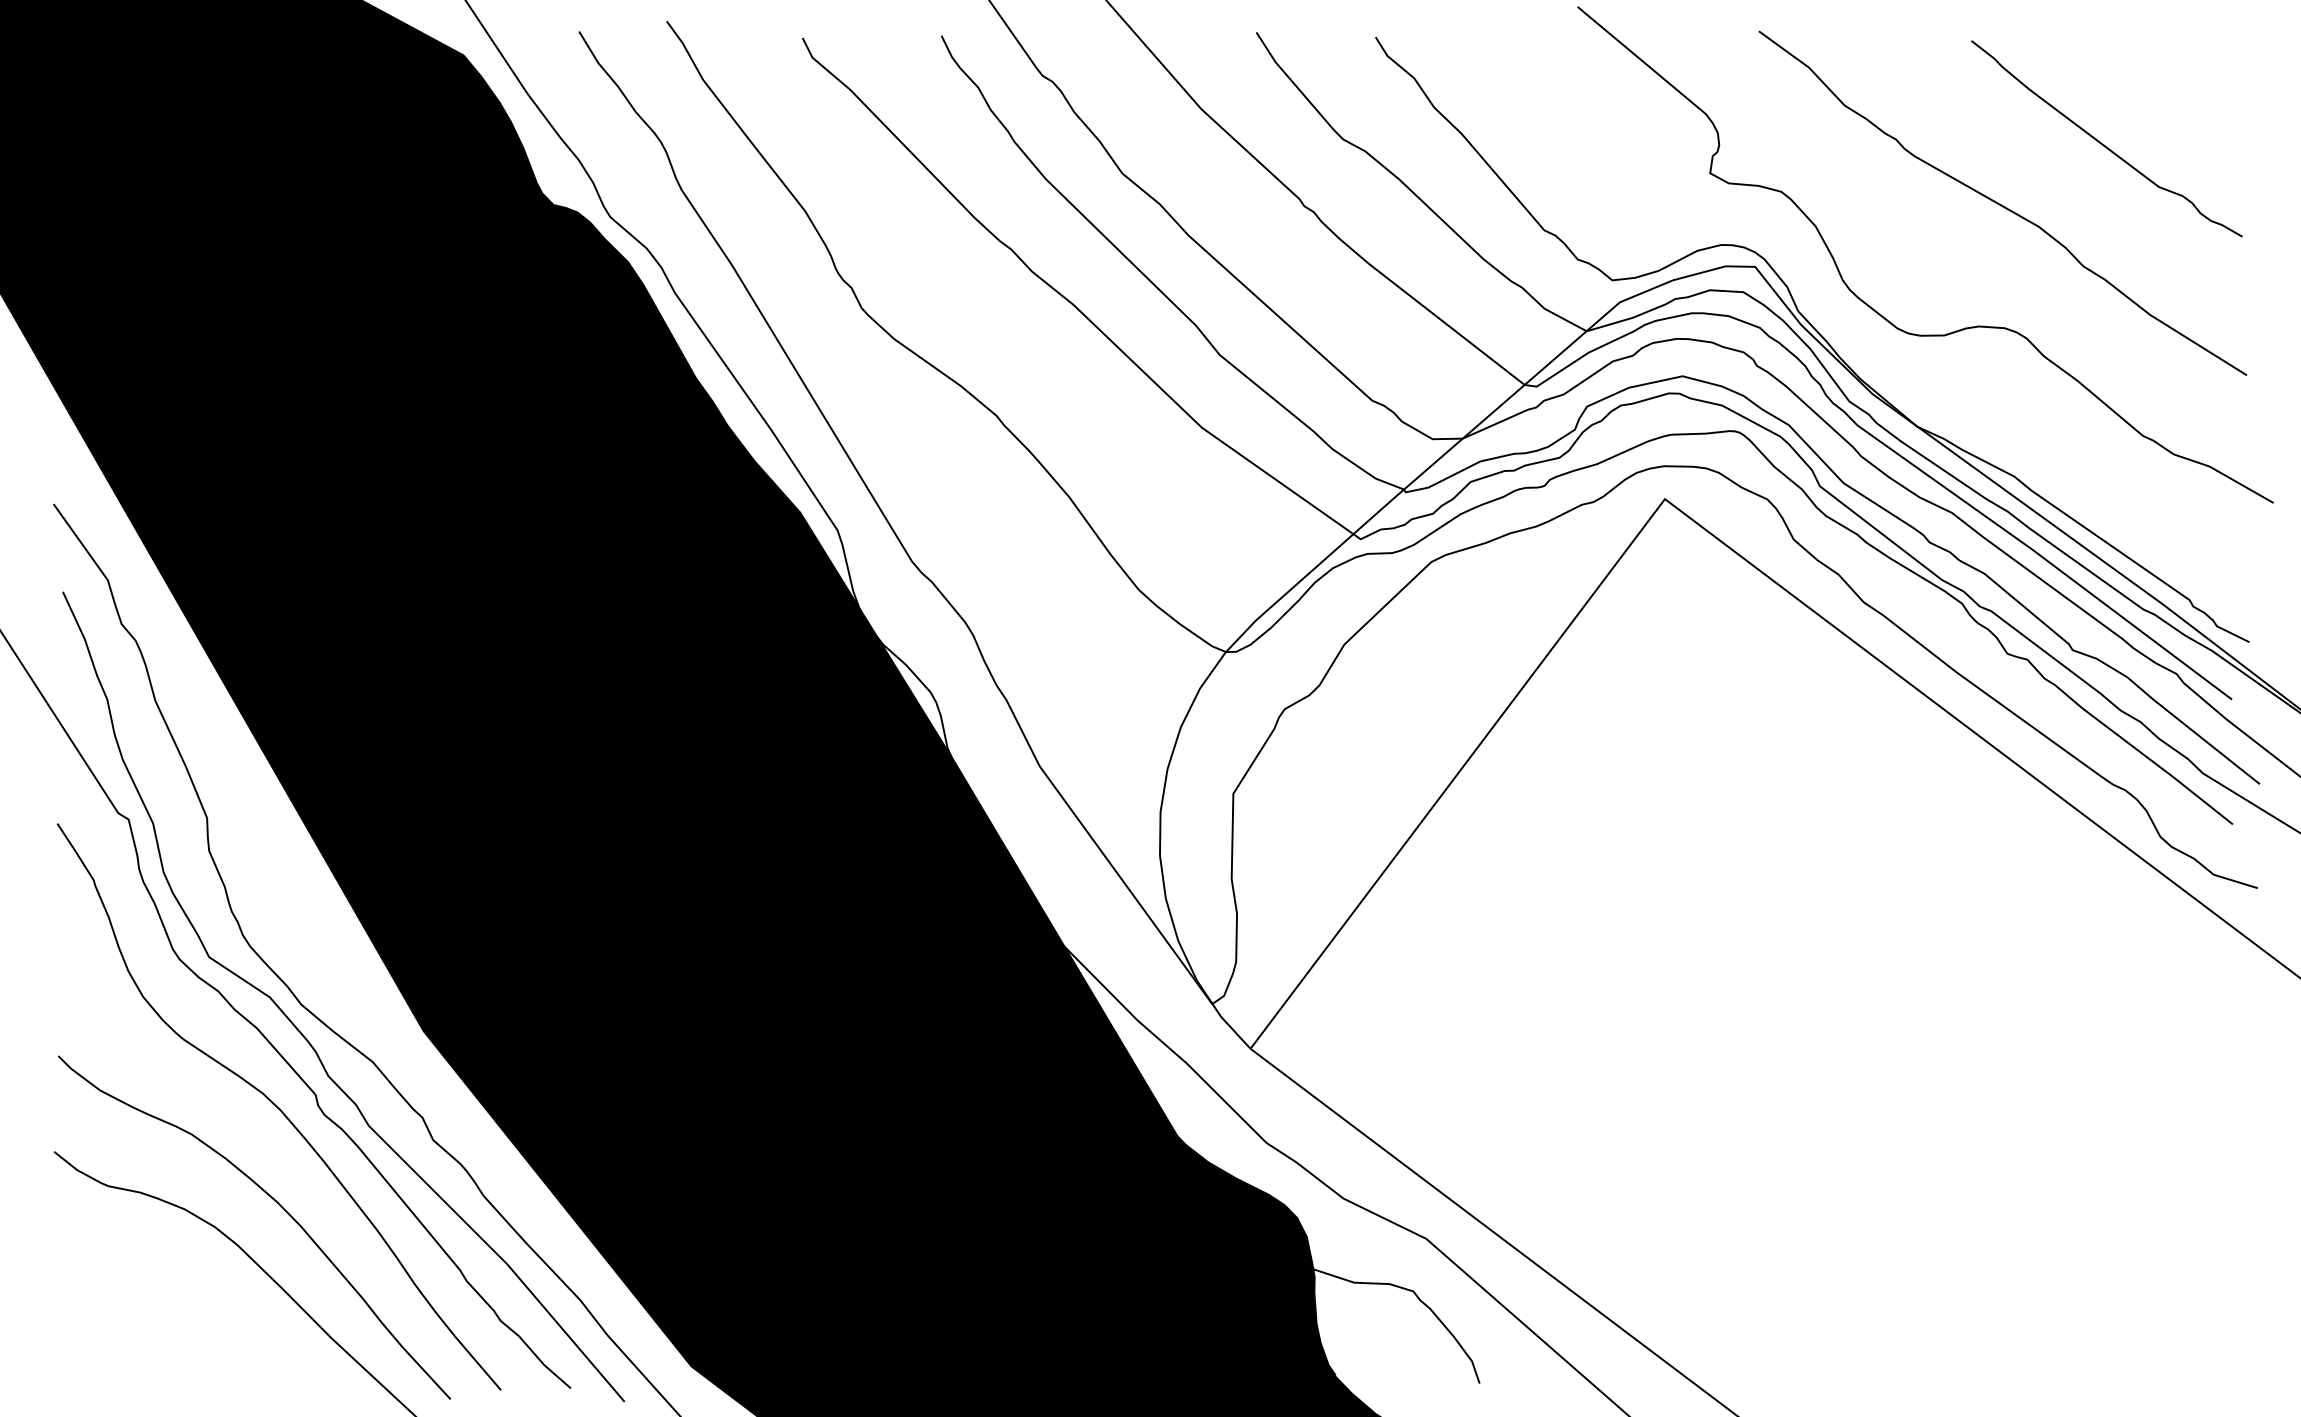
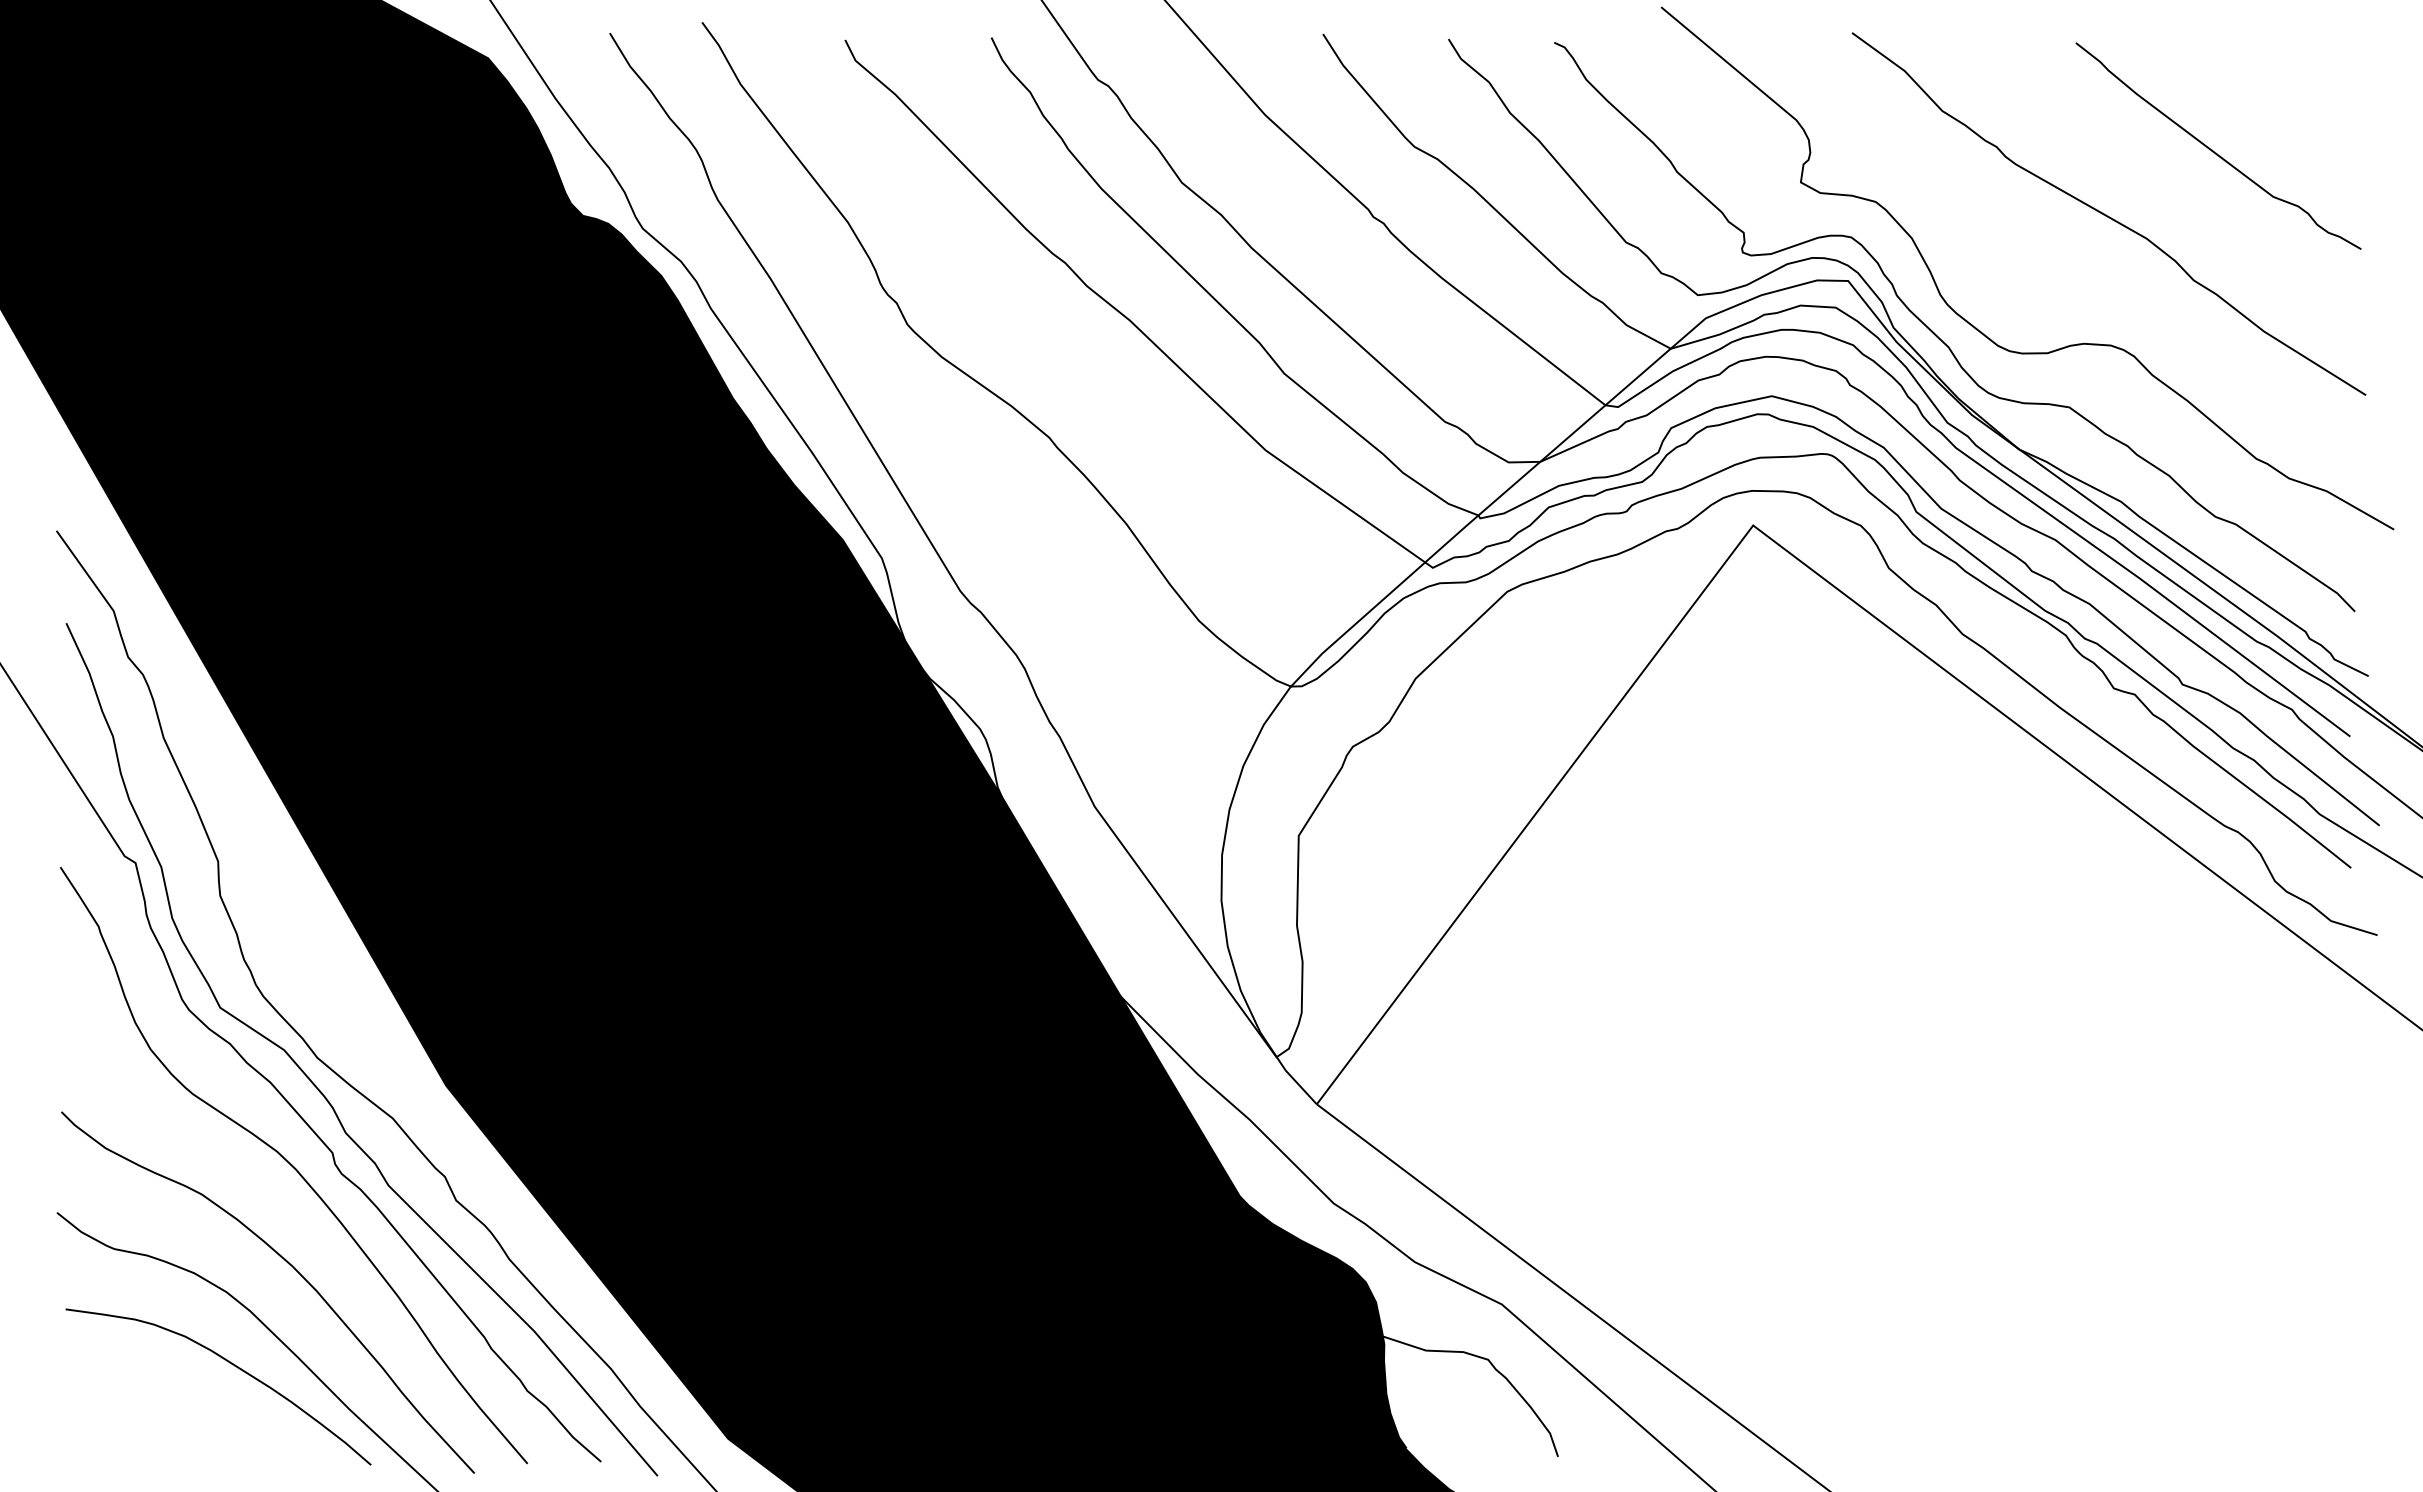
curve: (1843, 322) -> (1941, 339), added
curve: (220, 1296) -> (232, 1365), added

